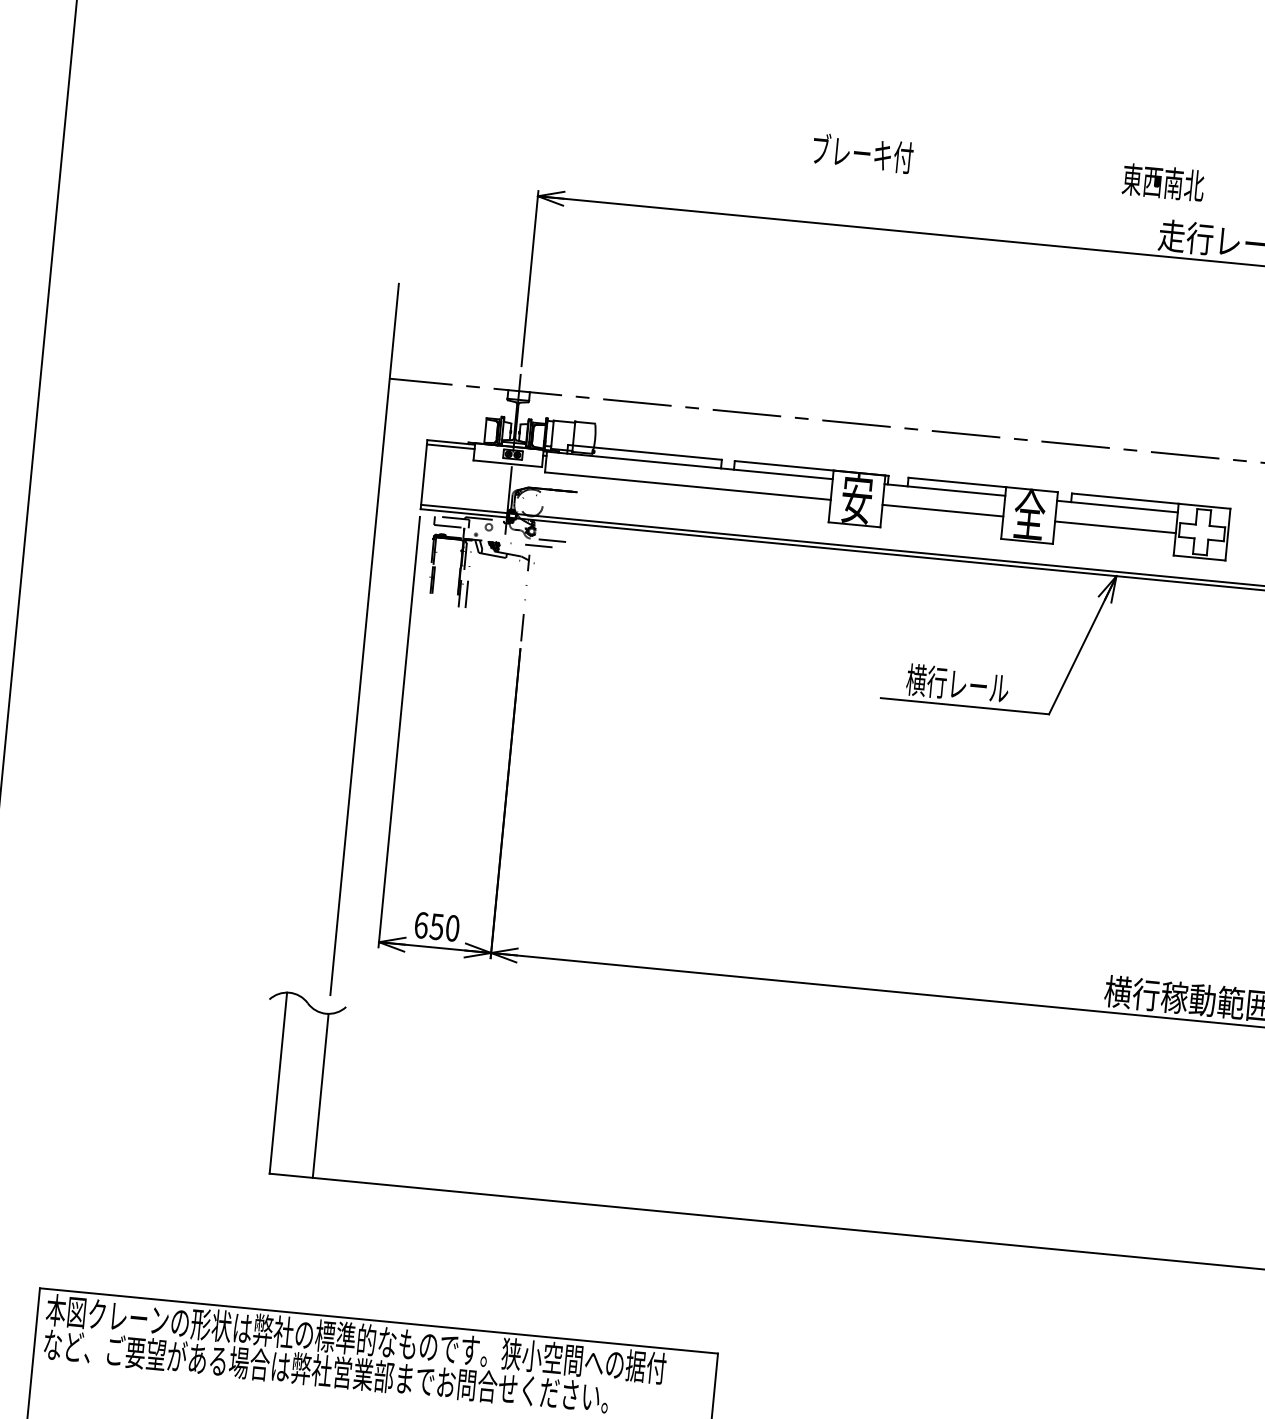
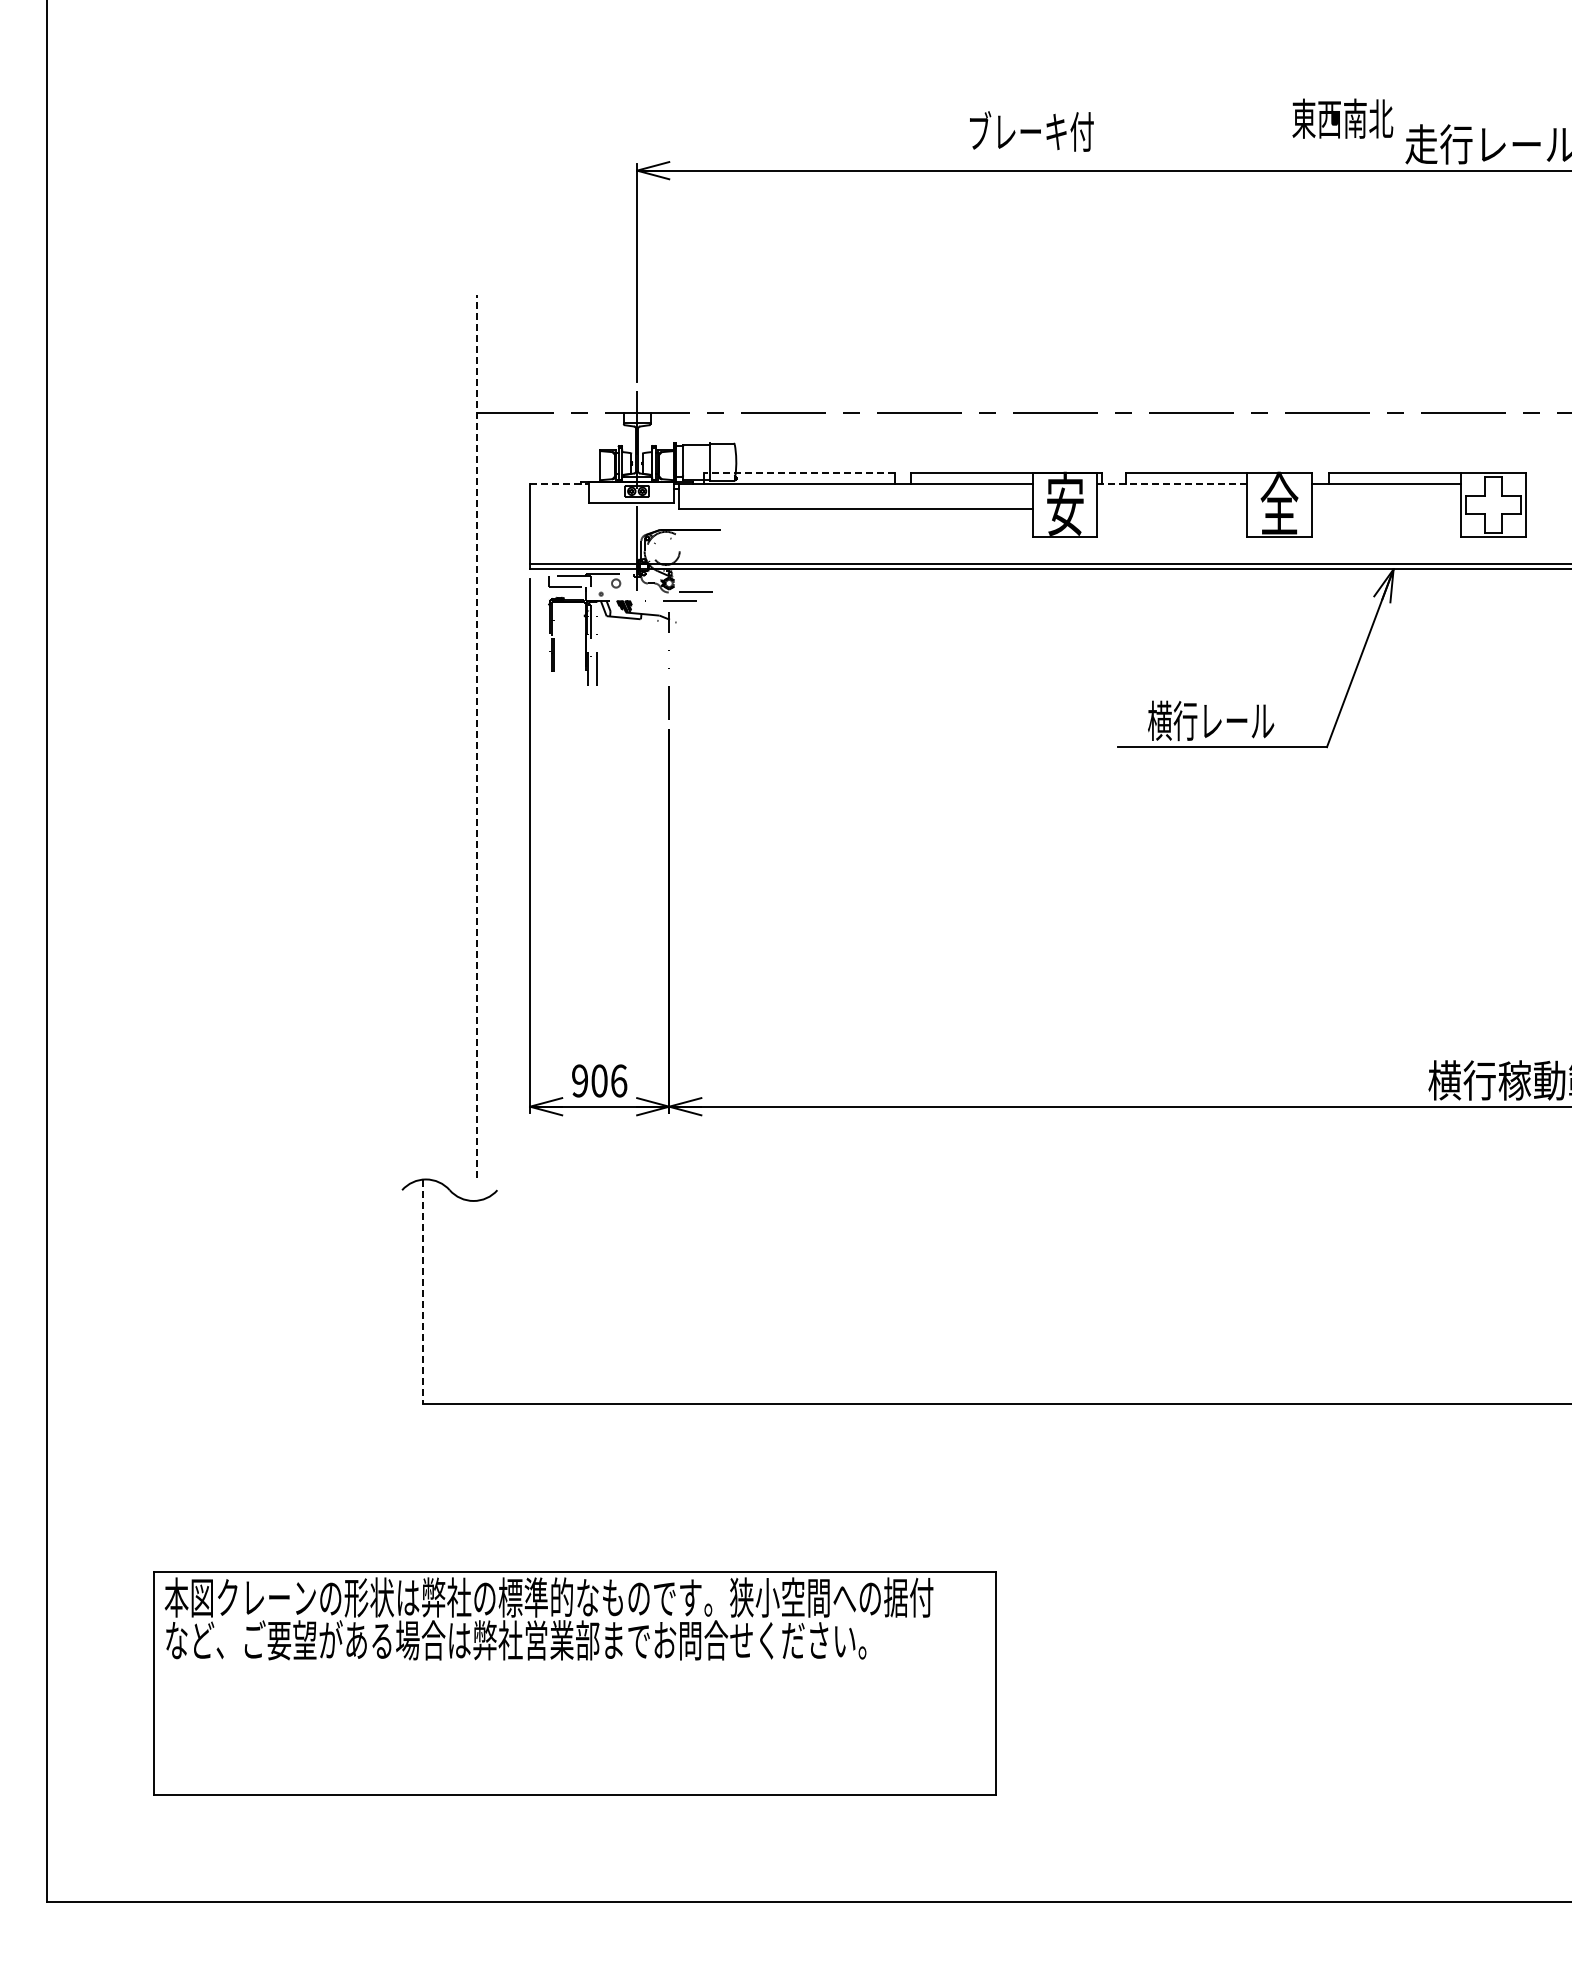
text: (862, 153) -> (1031, 131), moved
text: (1163, 182) -> (1342, 118), moved
line: (451, 442) -> (559, 483), solid -> dashed
line: (450, 447) -> (559, 489), removed
line: (644, 451) -> (798, 472), solid -> dashed
line: (945, 489) -> (1172, 483), solid -> dashed
line: (942, 510) -> (1172, 509), removed
line: (1115, 527) -> (1386, 509), removed
line: (364, 638) -> (476, 735), solid -> dashed
text: (436, 926) -> (599, 1080), 650 -> 906
line: (278, 1083) -> (423, 1292), solid -> dashed
line: (320, 1095) -> (476, 1302), removed

